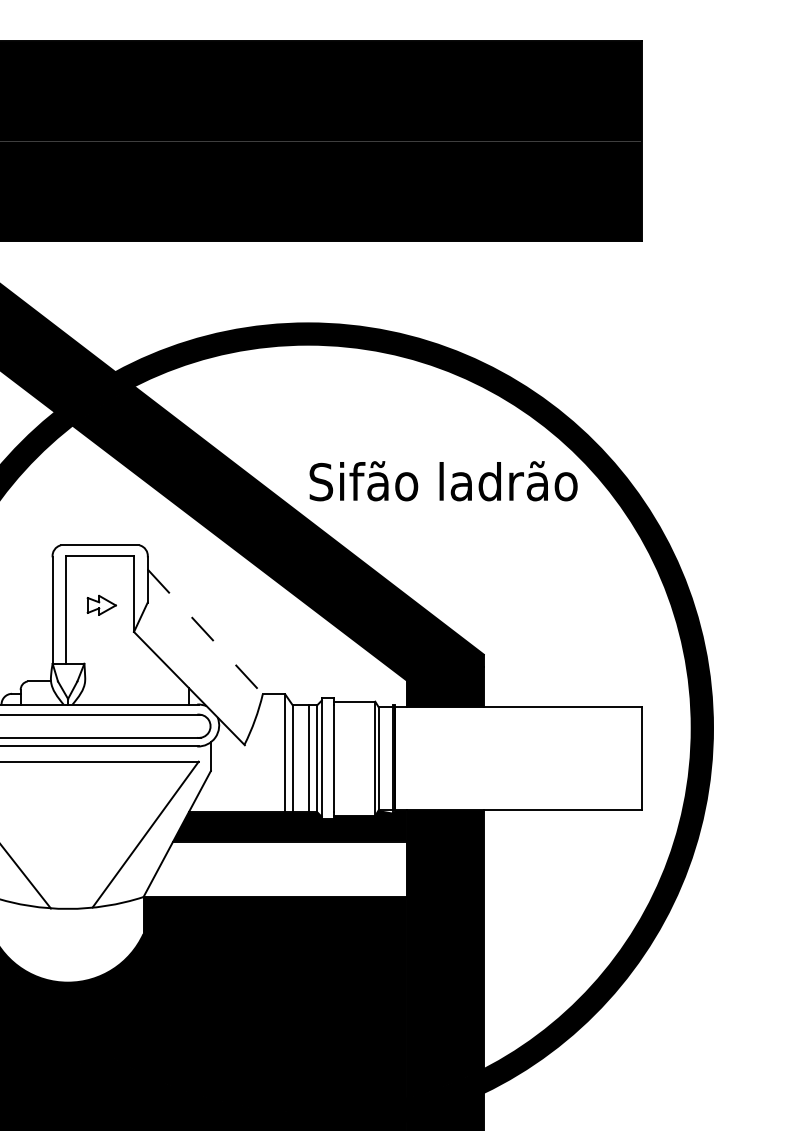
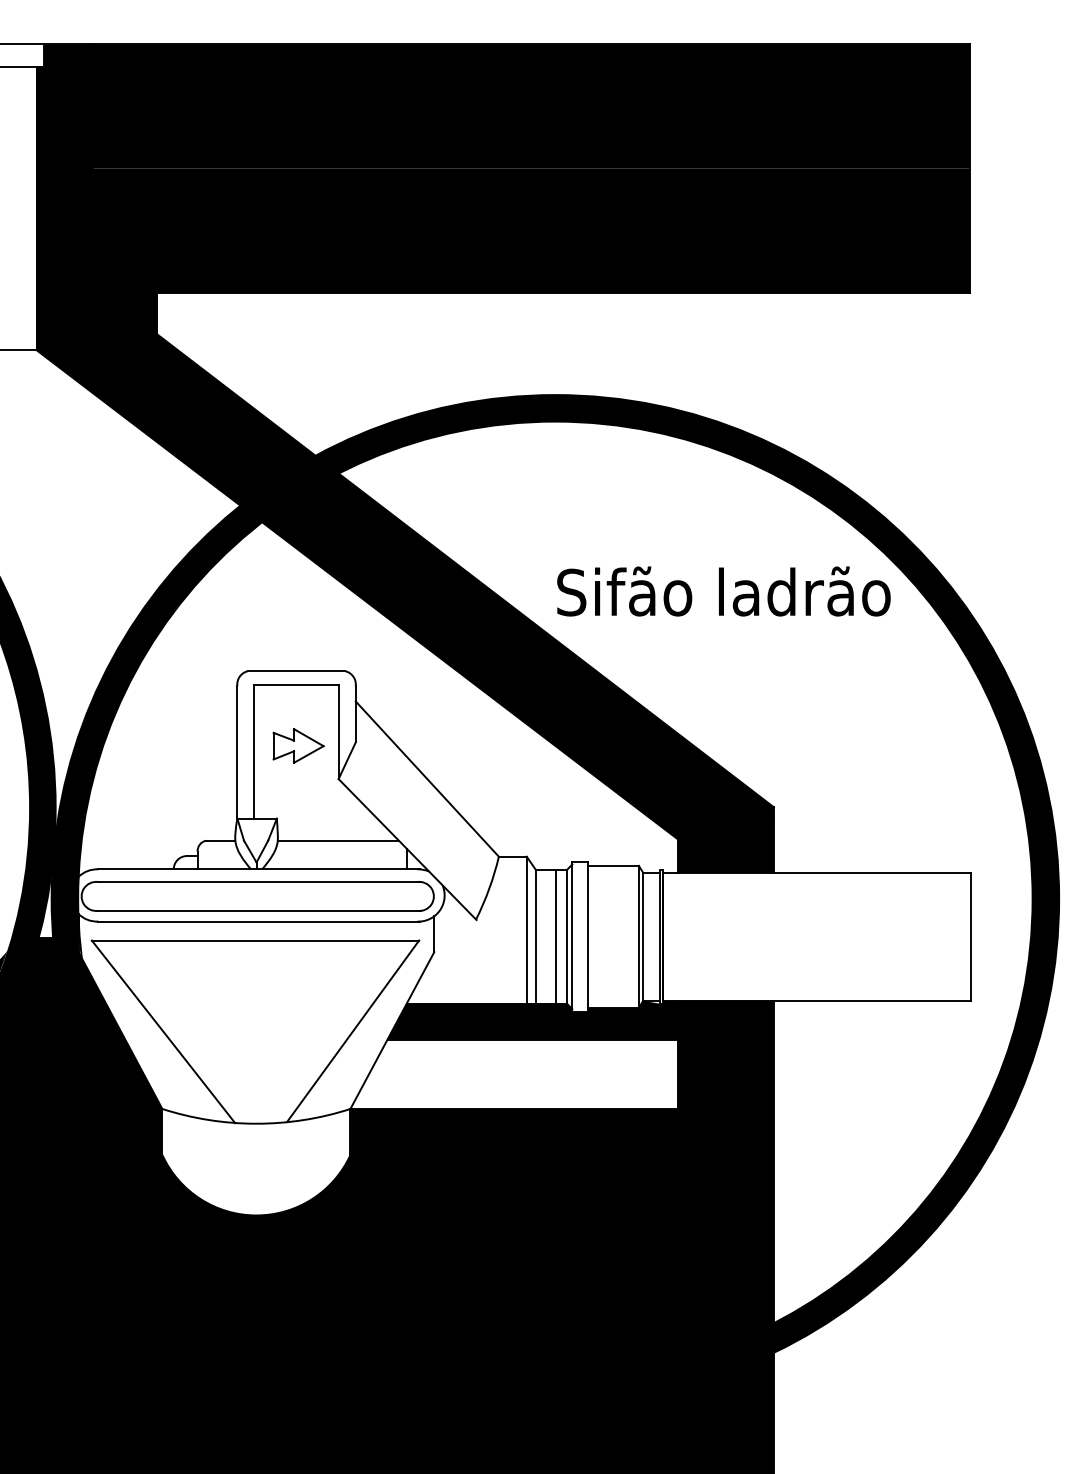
part: (101, 604) -> (298, 745), size x1.43
line: (205, 632) -> (427, 779), dashed -> solid
line: (133, 681) -> (337, 840), added

